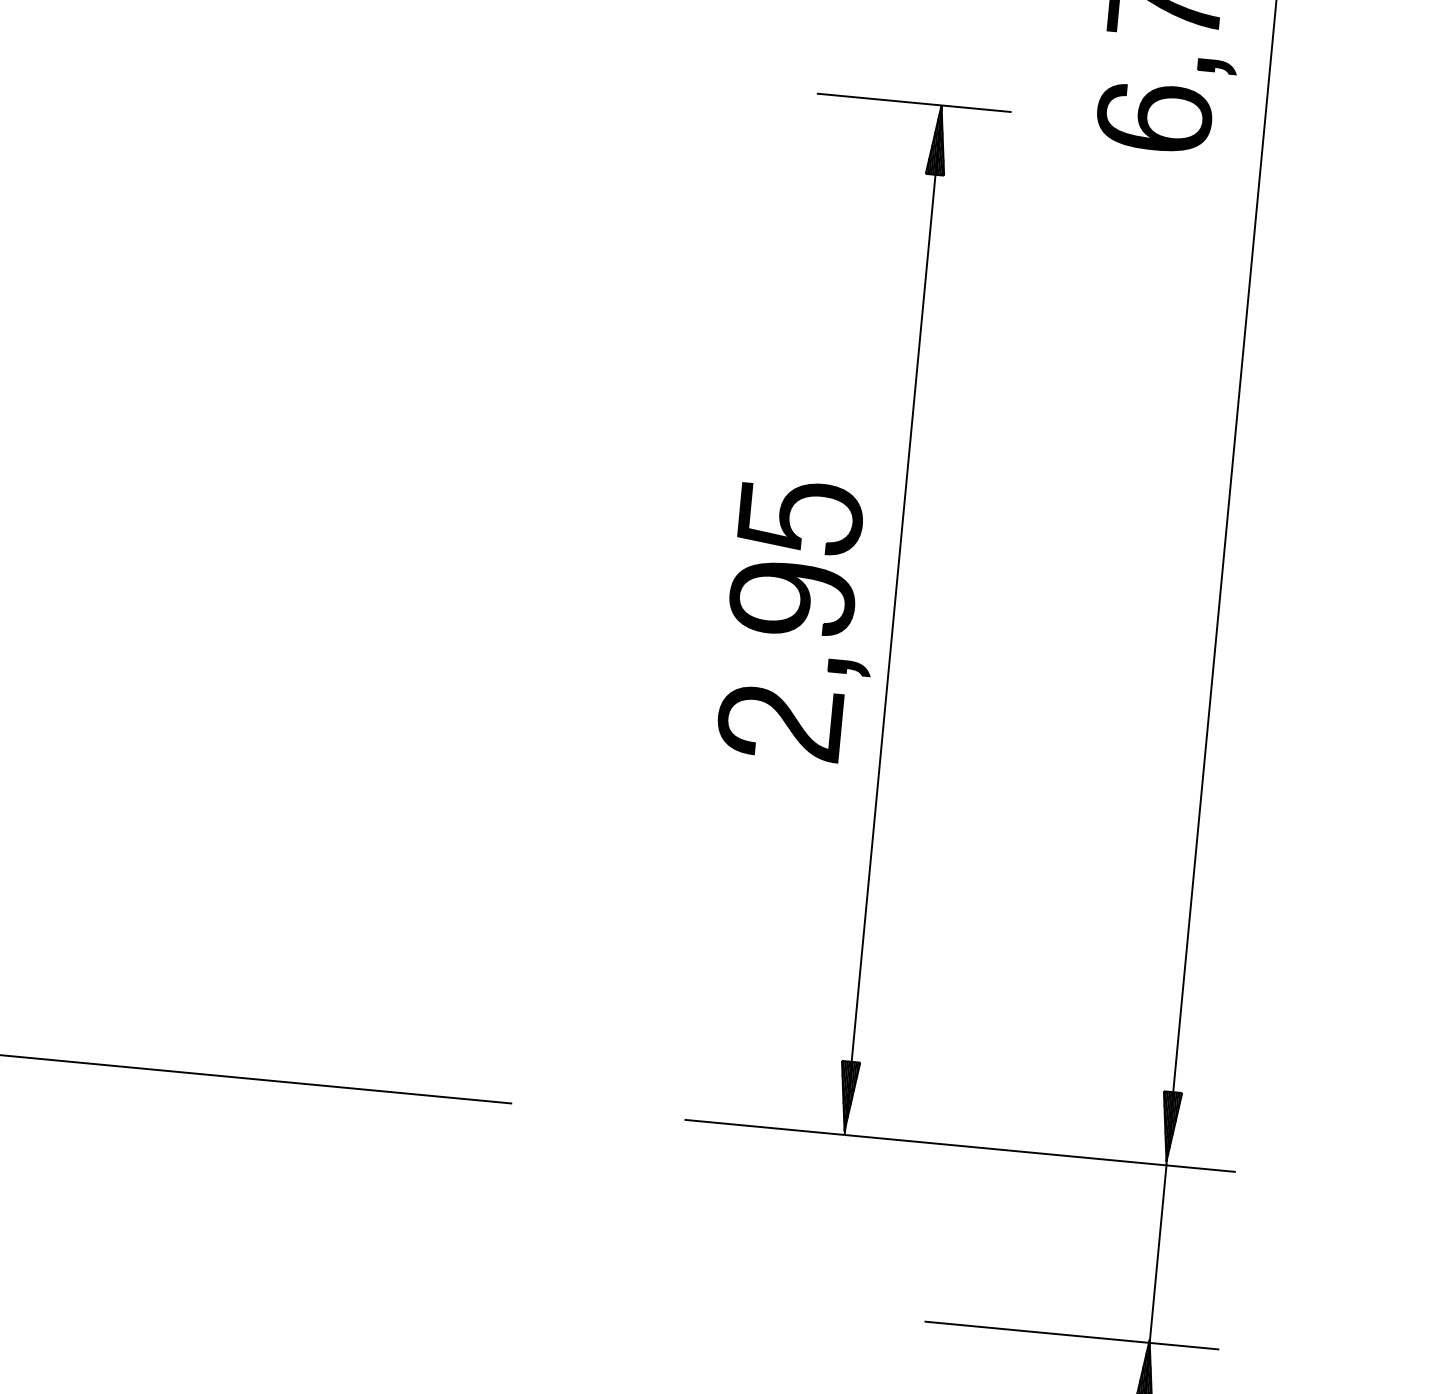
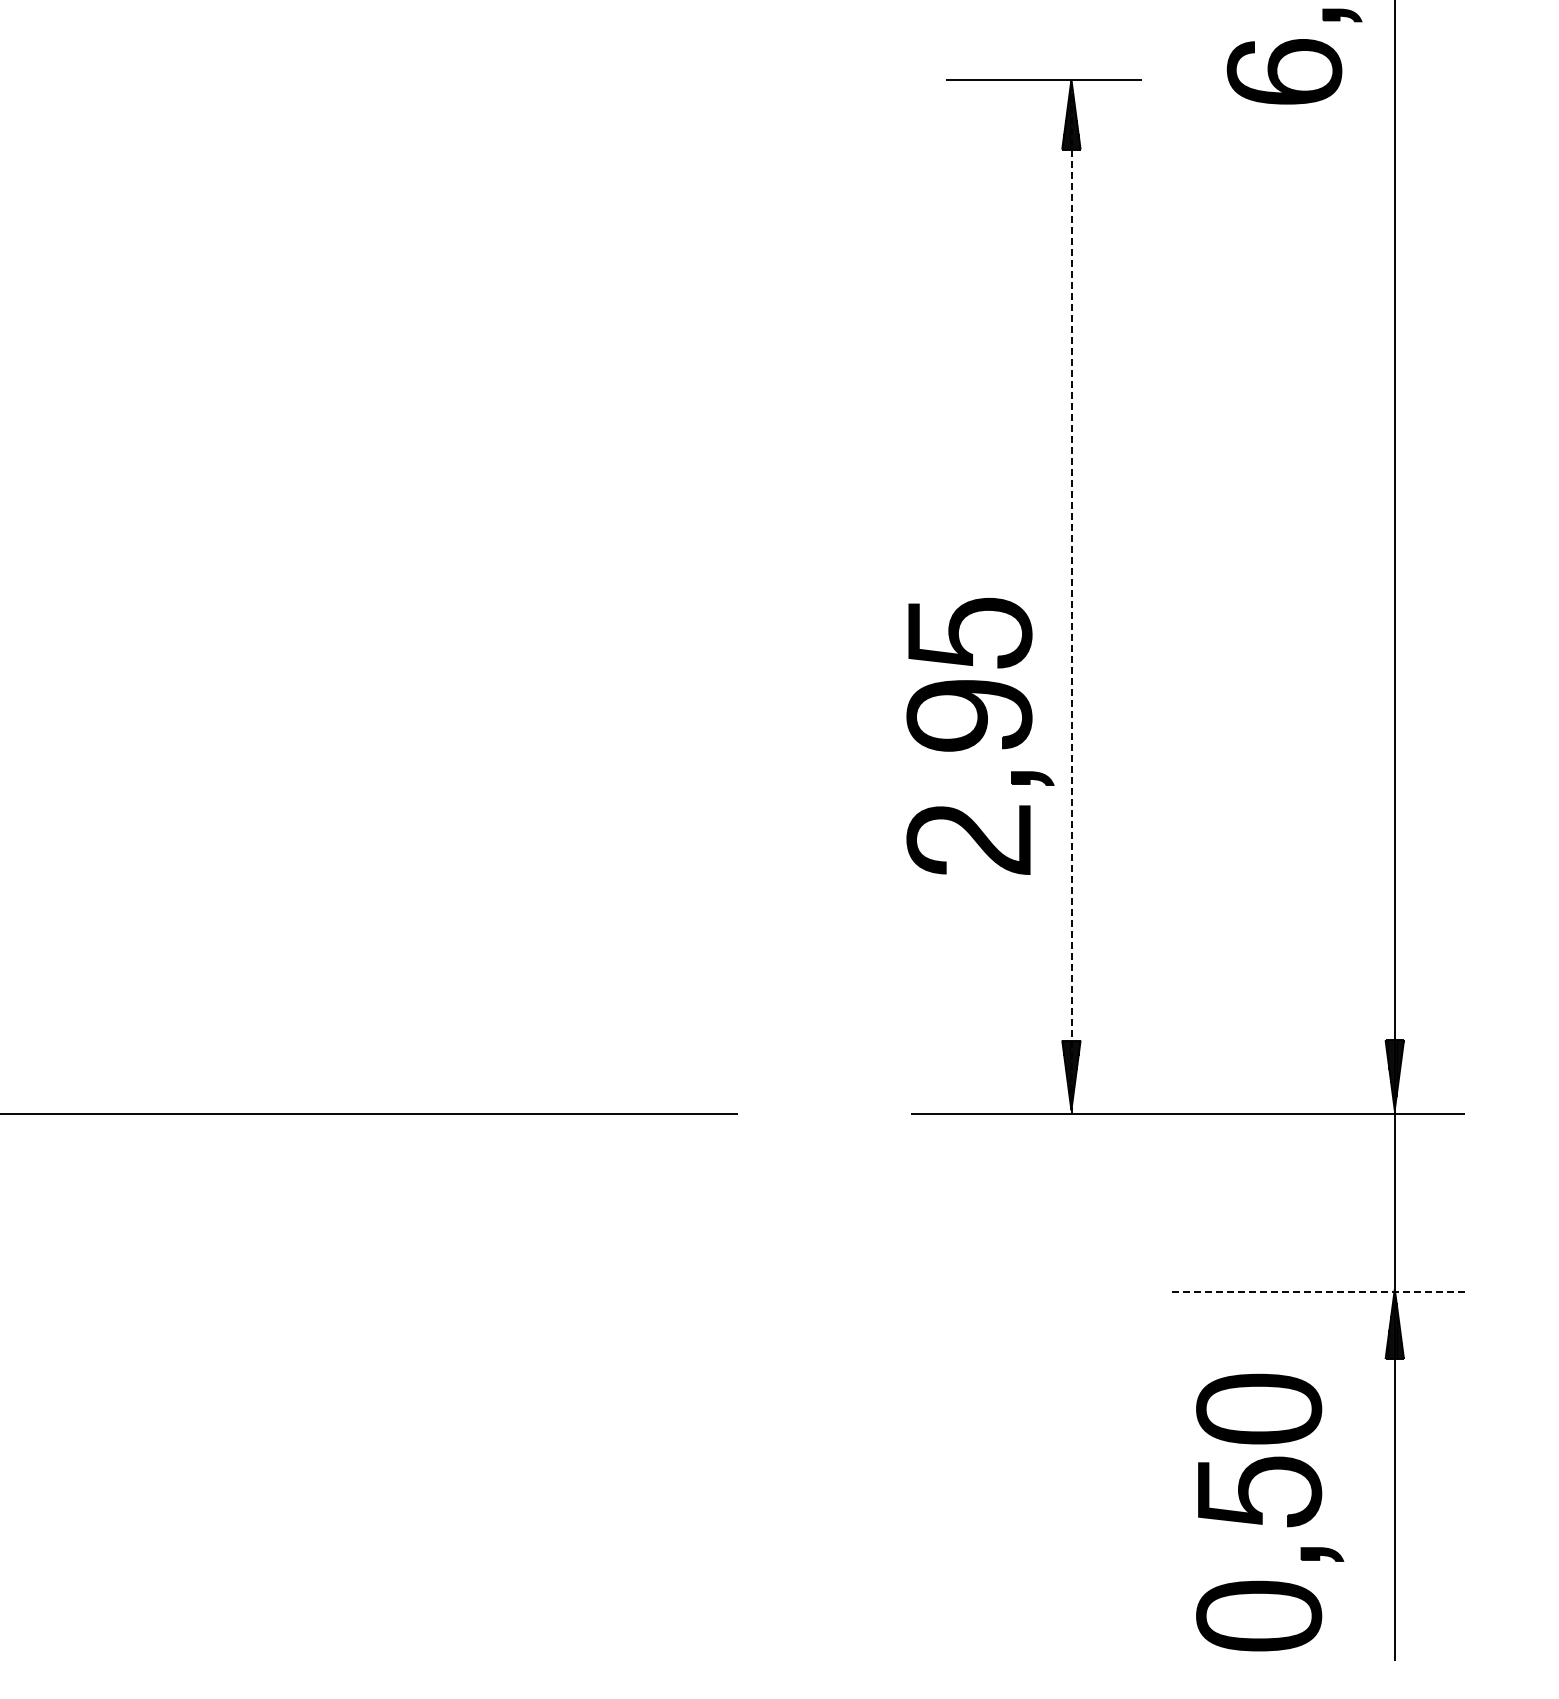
line: (892, 619) -> (1071, 596), solid -> dashed
part: (801, 620) -> (980, 735), moved
line: (1071, 1335) -> (1316, 1292), solid -> dashed

